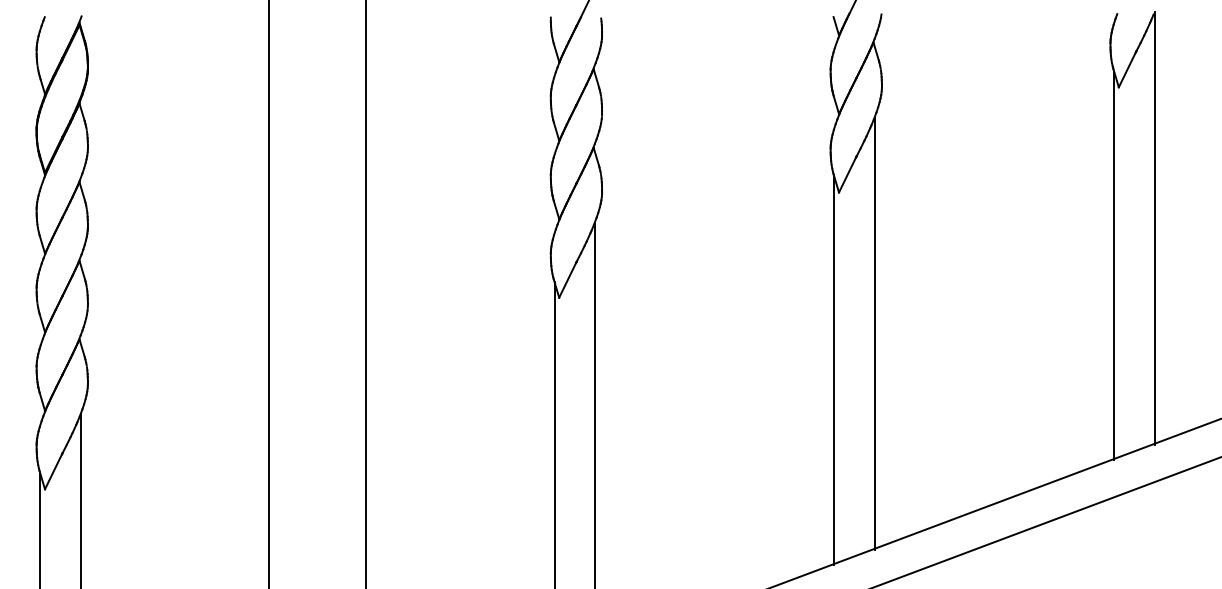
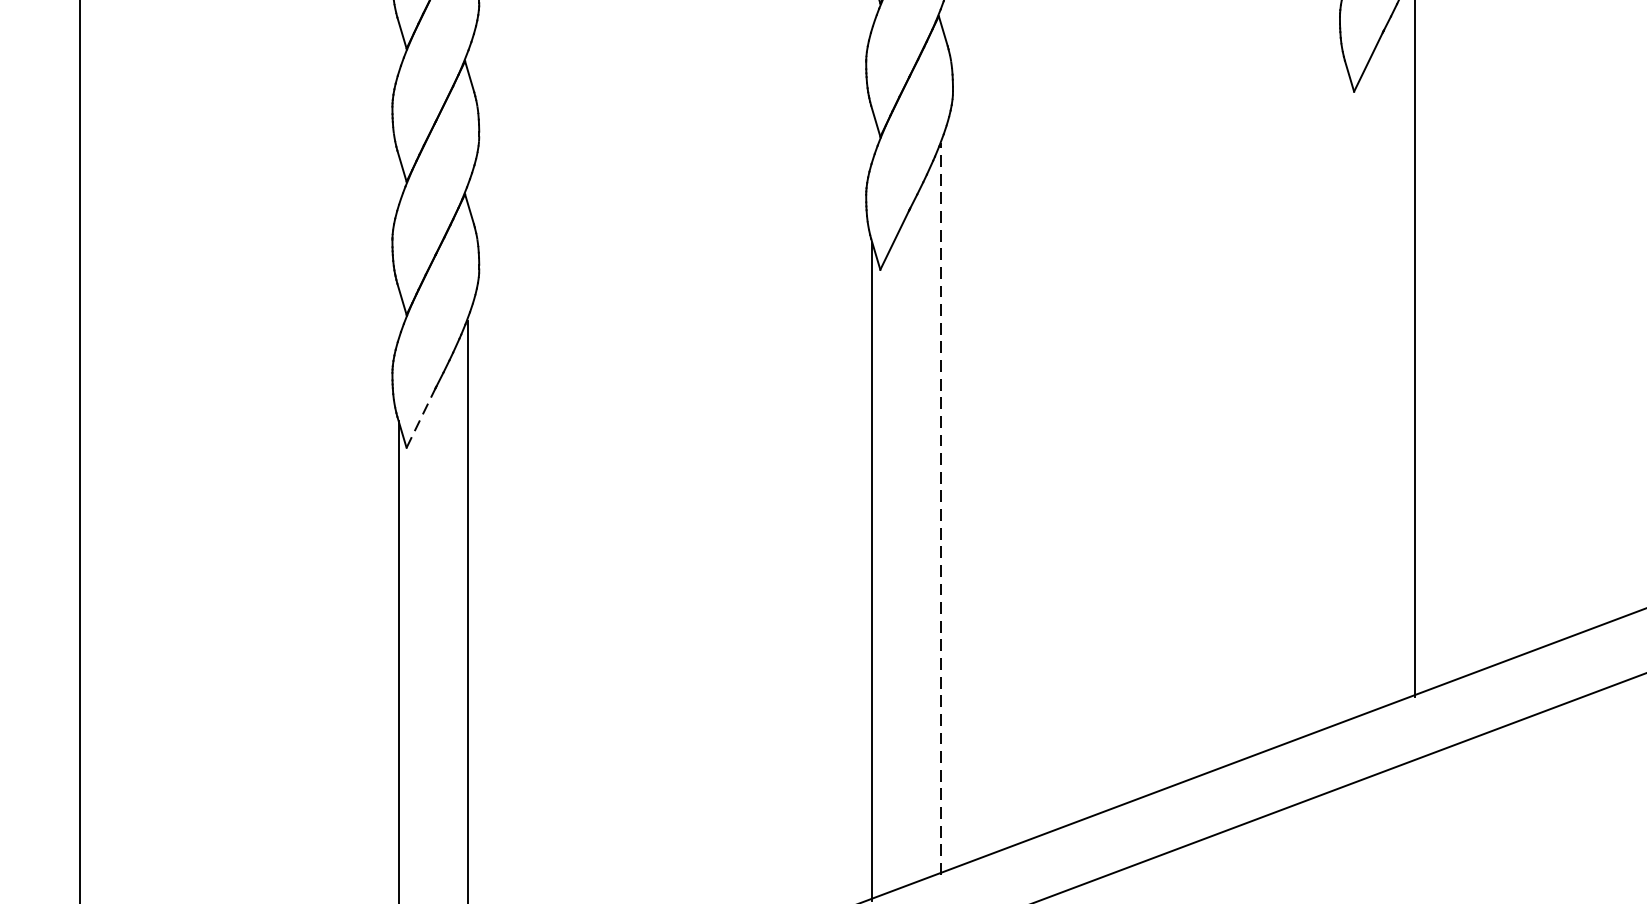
line: (1114, 265) -> (1346, 393), removed
line: (567, 279) -> (420, 417), solid -> dashed
line: (875, 333) -> (942, 508), solid -> dashed

